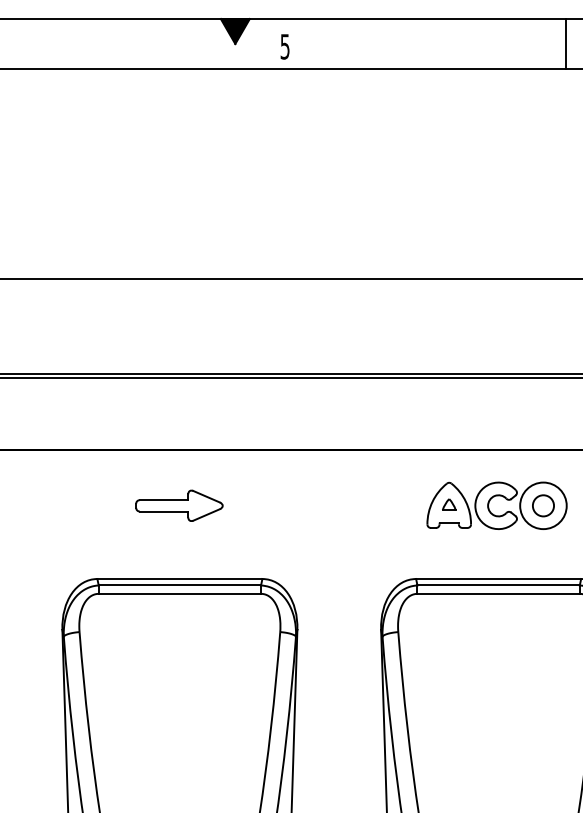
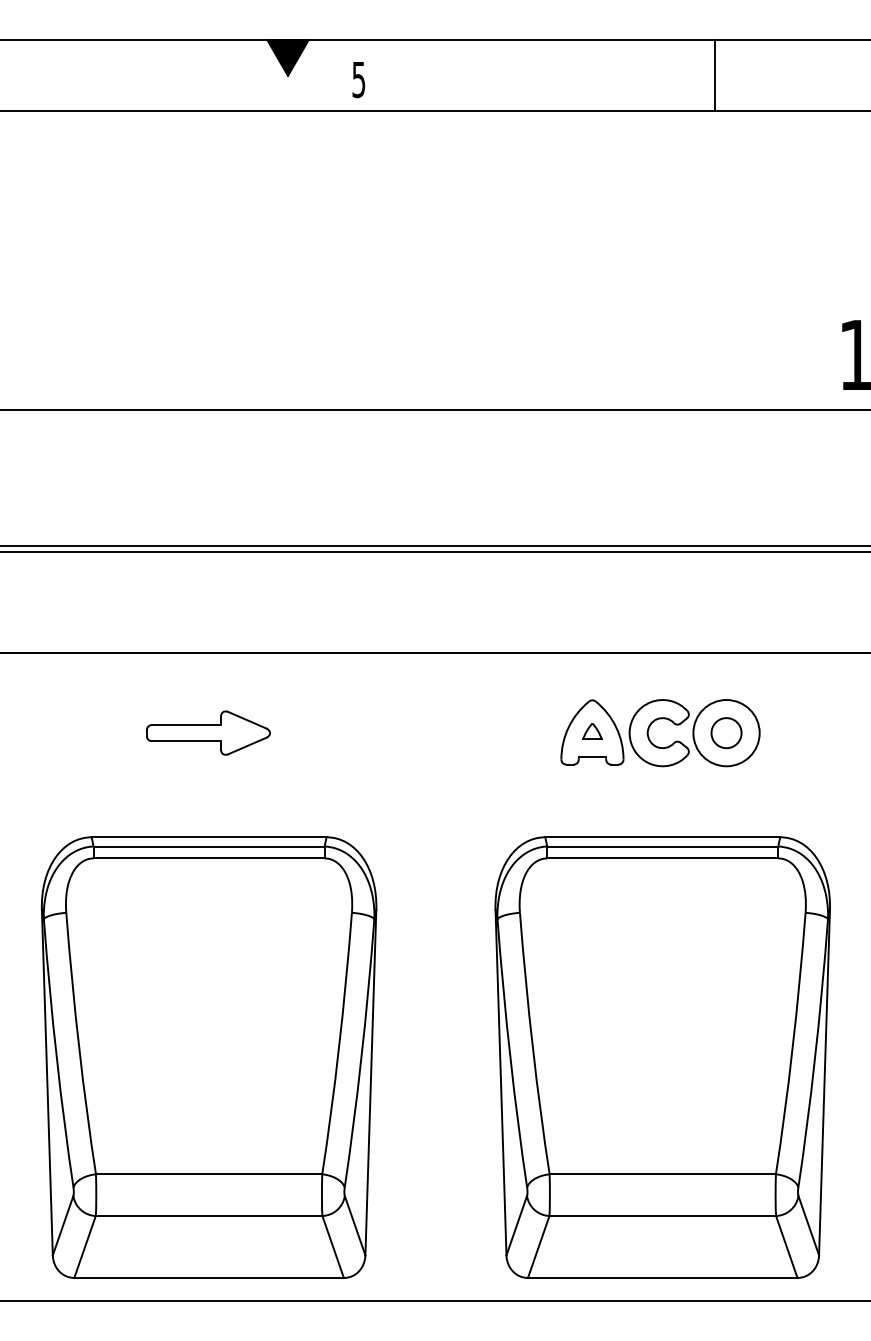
line: (565, 43) -> (715, 75), moved

